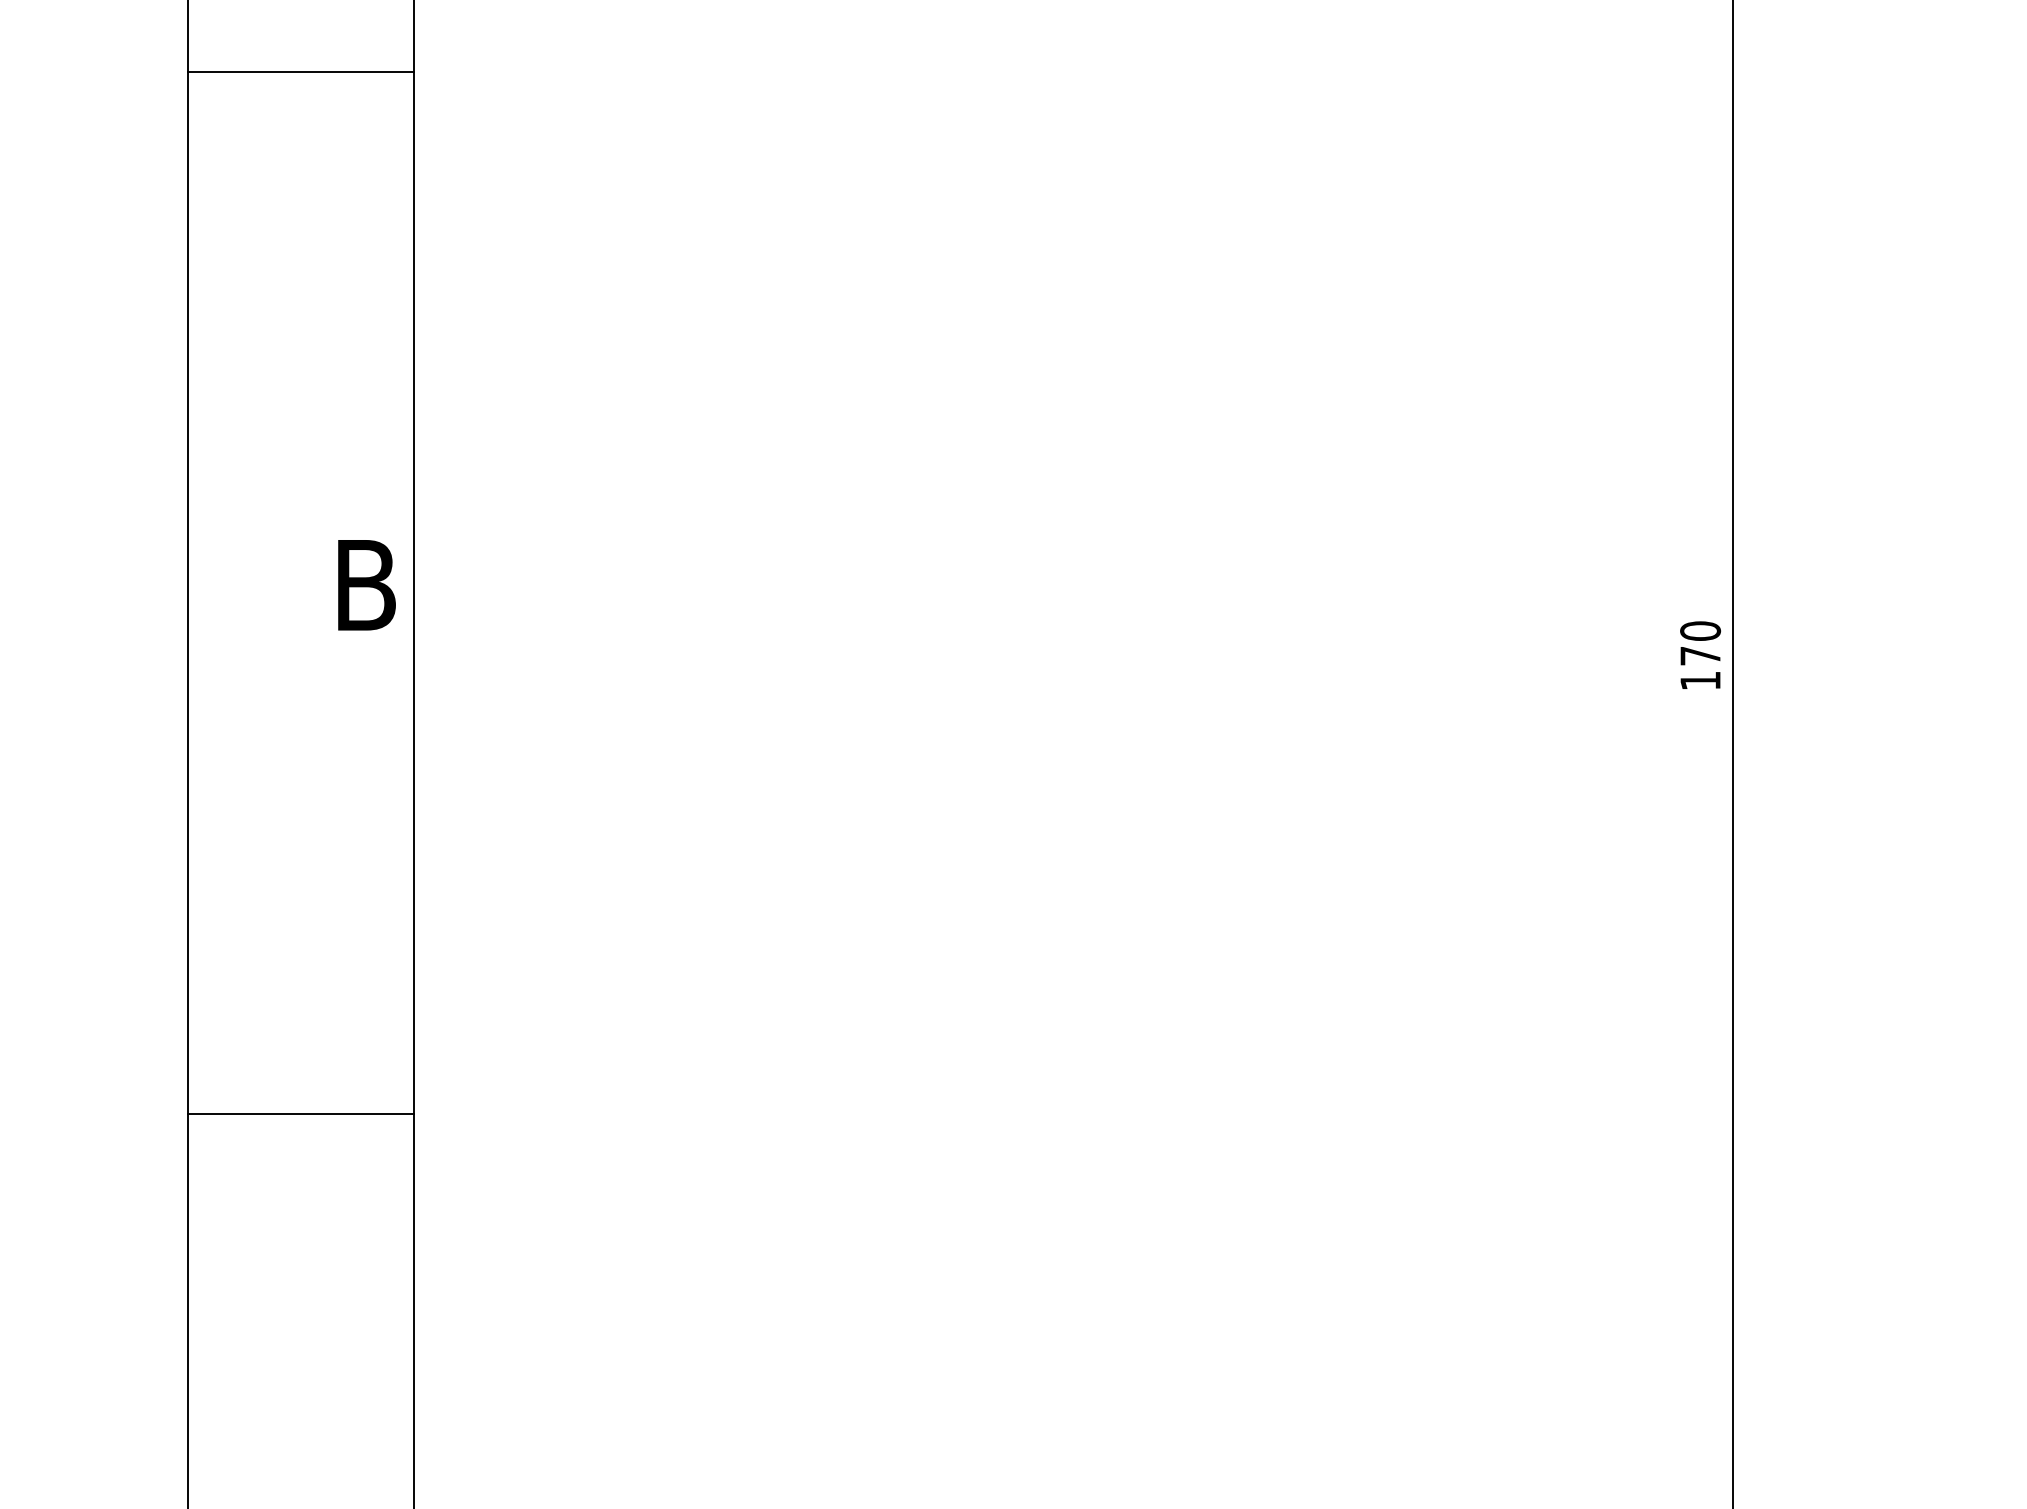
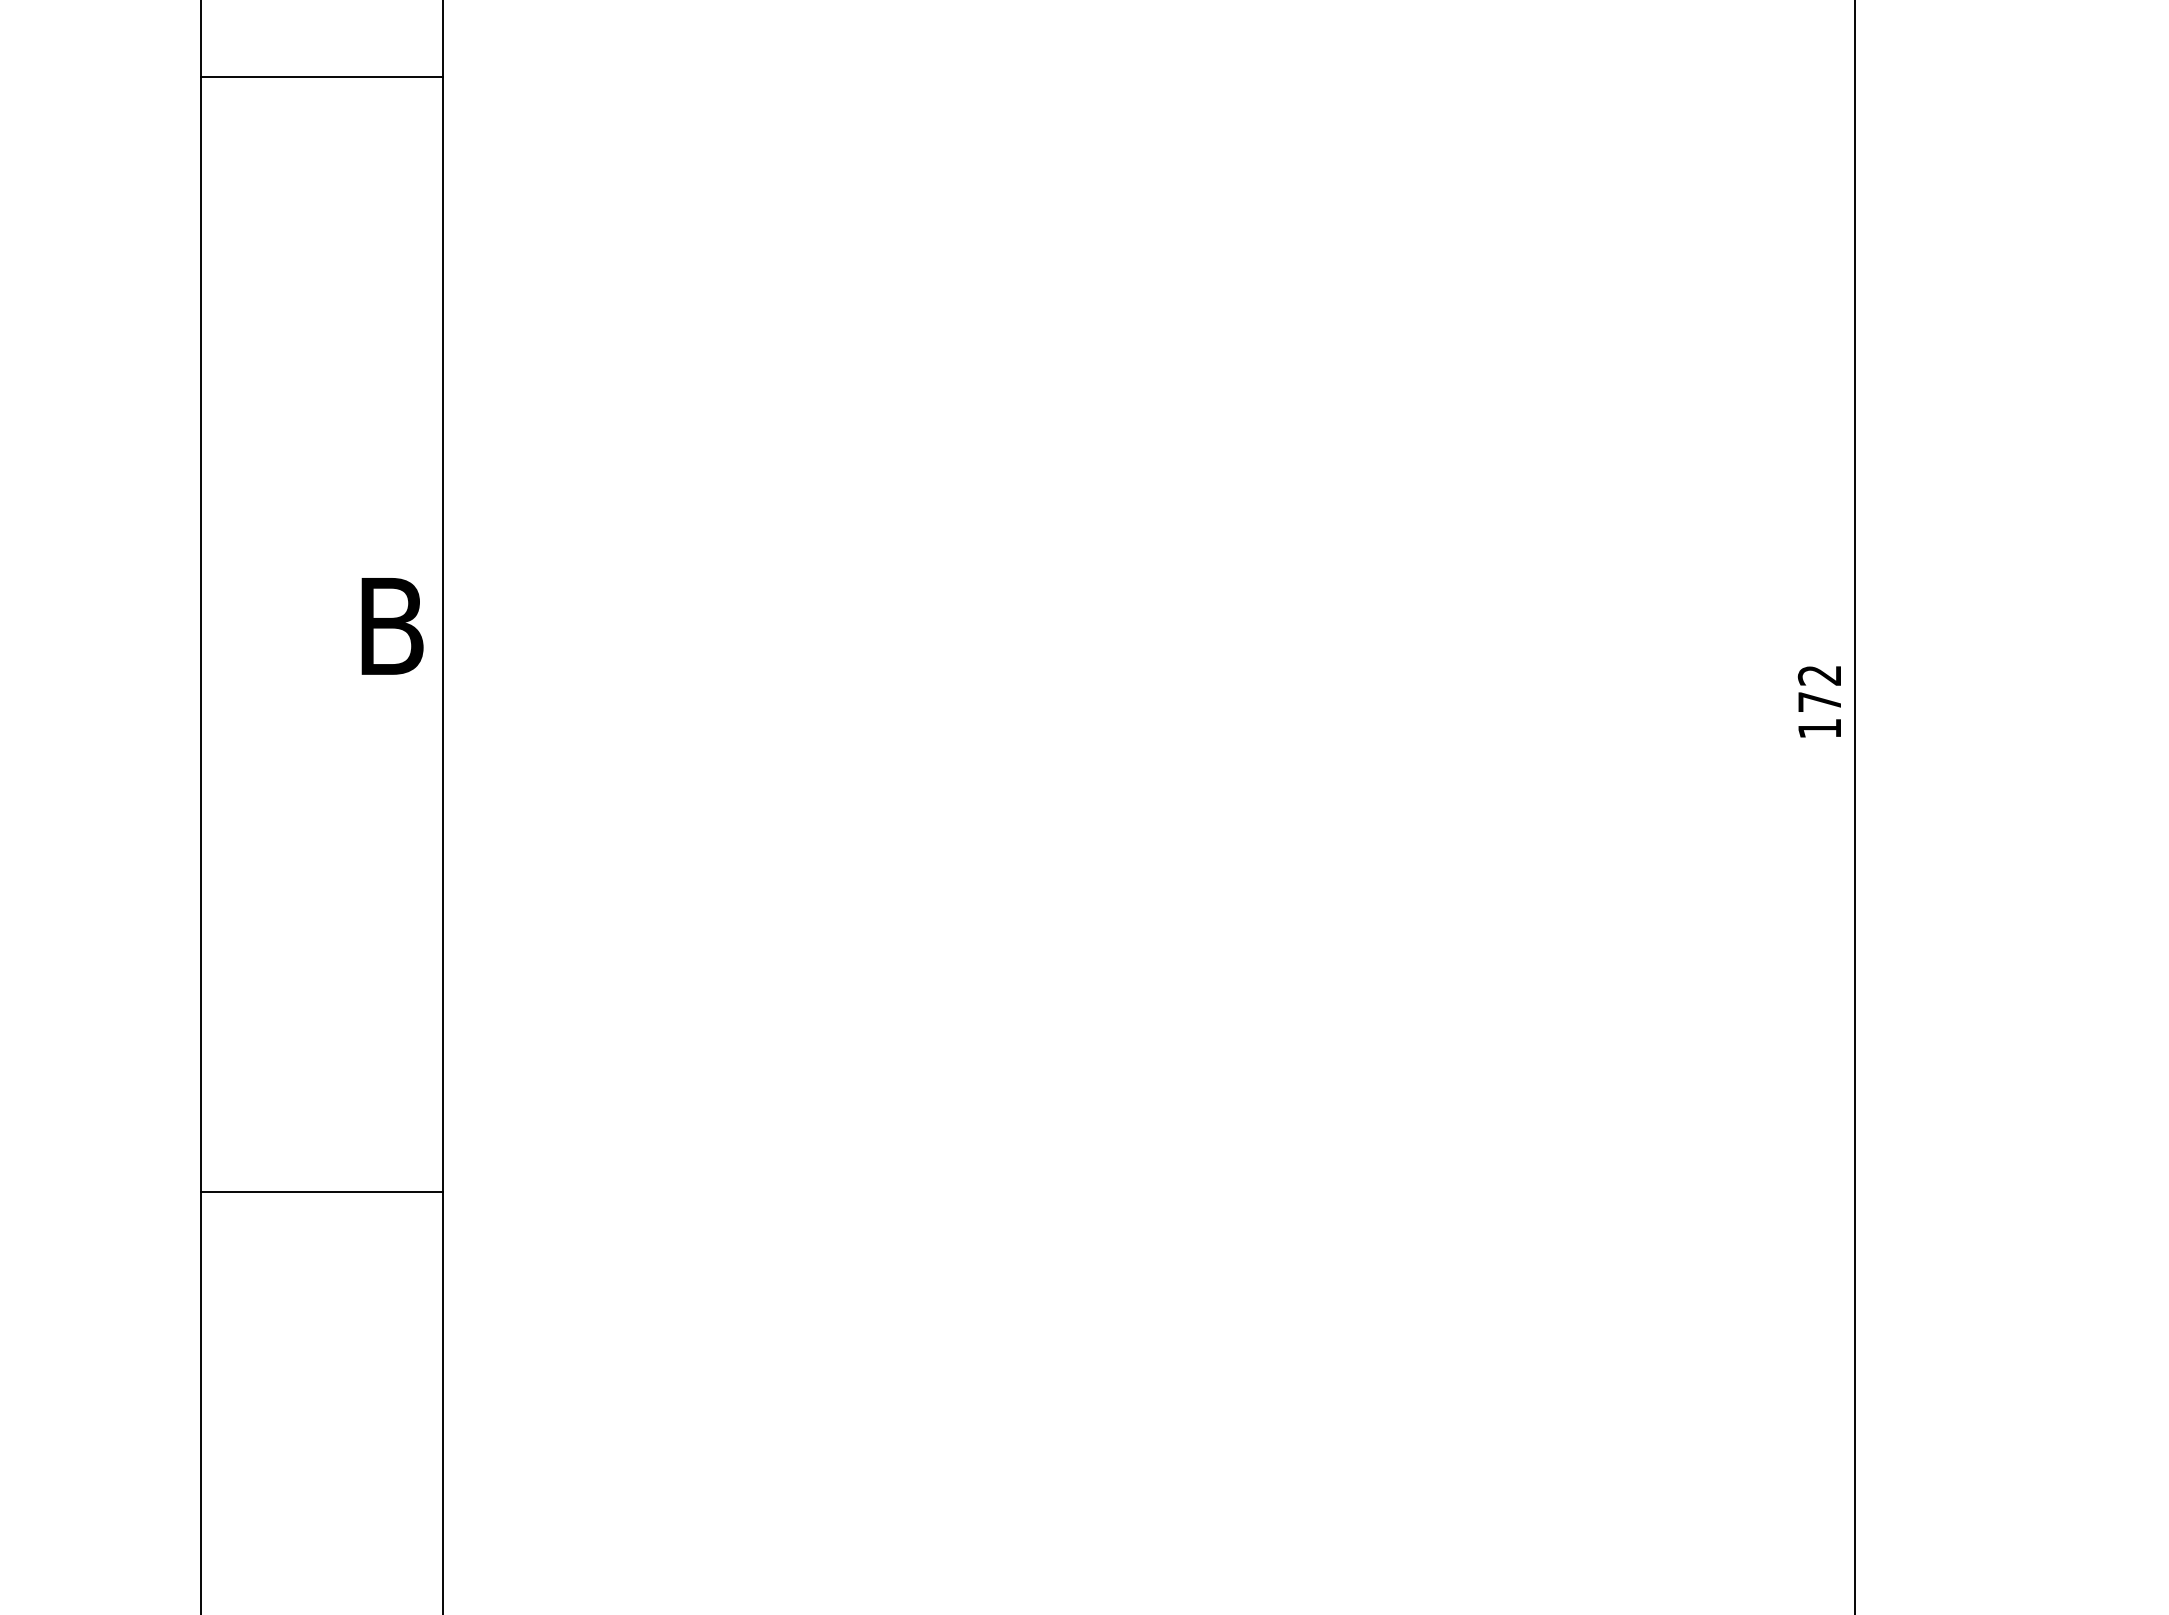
text: (1700, 630) -> (1819, 674), 170 -> 172

